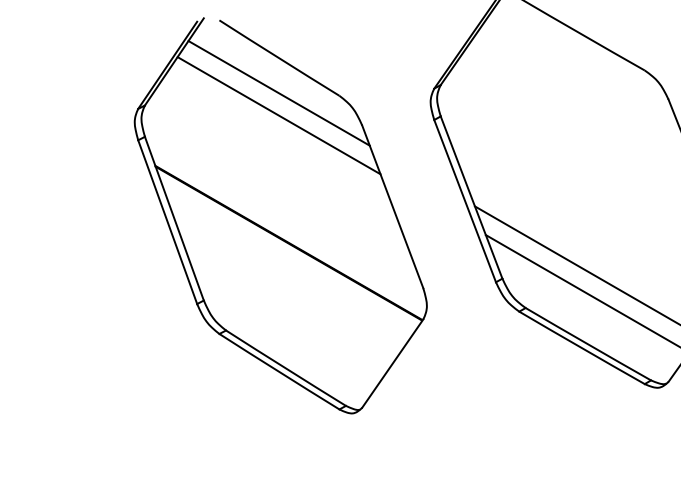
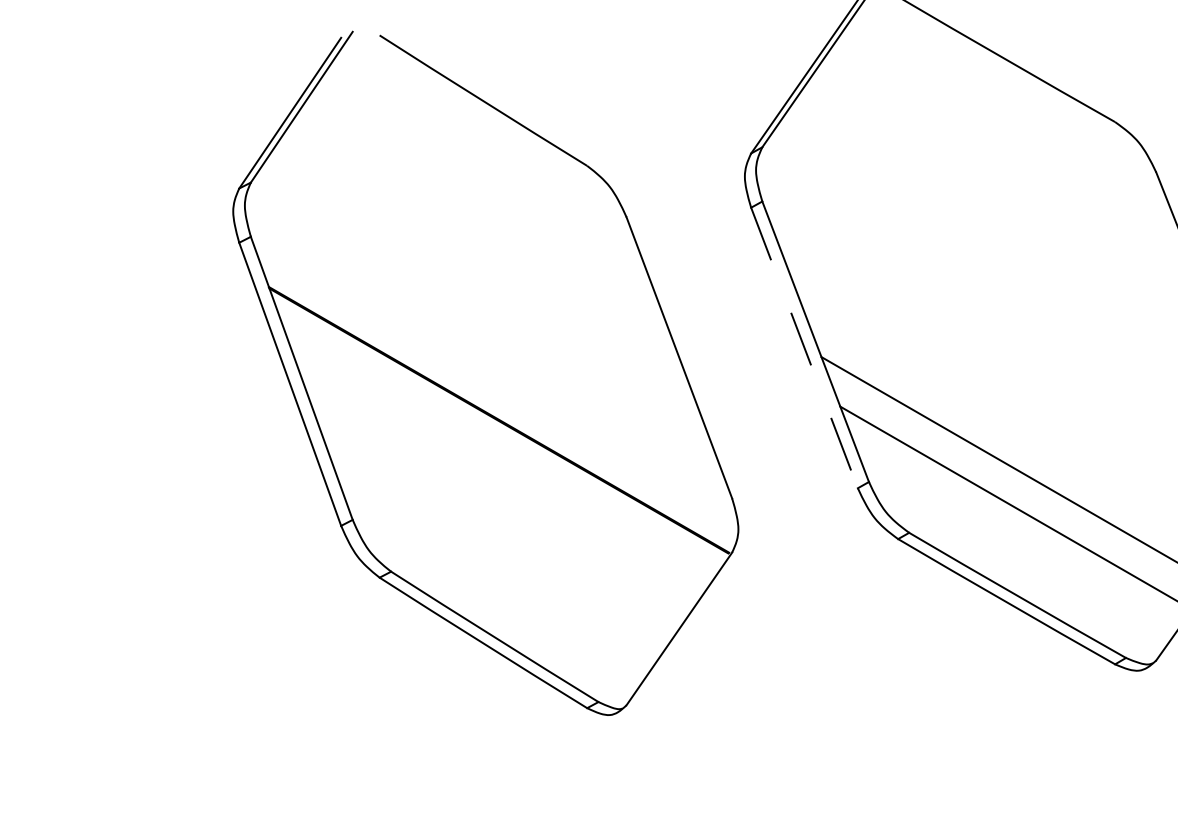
line: (278, 93) -> (481, 161), removed
line: (278, 115) -> (481, 199), removed
line: (465, 201) -> (805, 348), solid -> dashed

